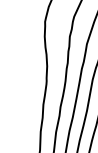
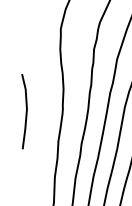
line: (18, 83) -> (24, 112), added

